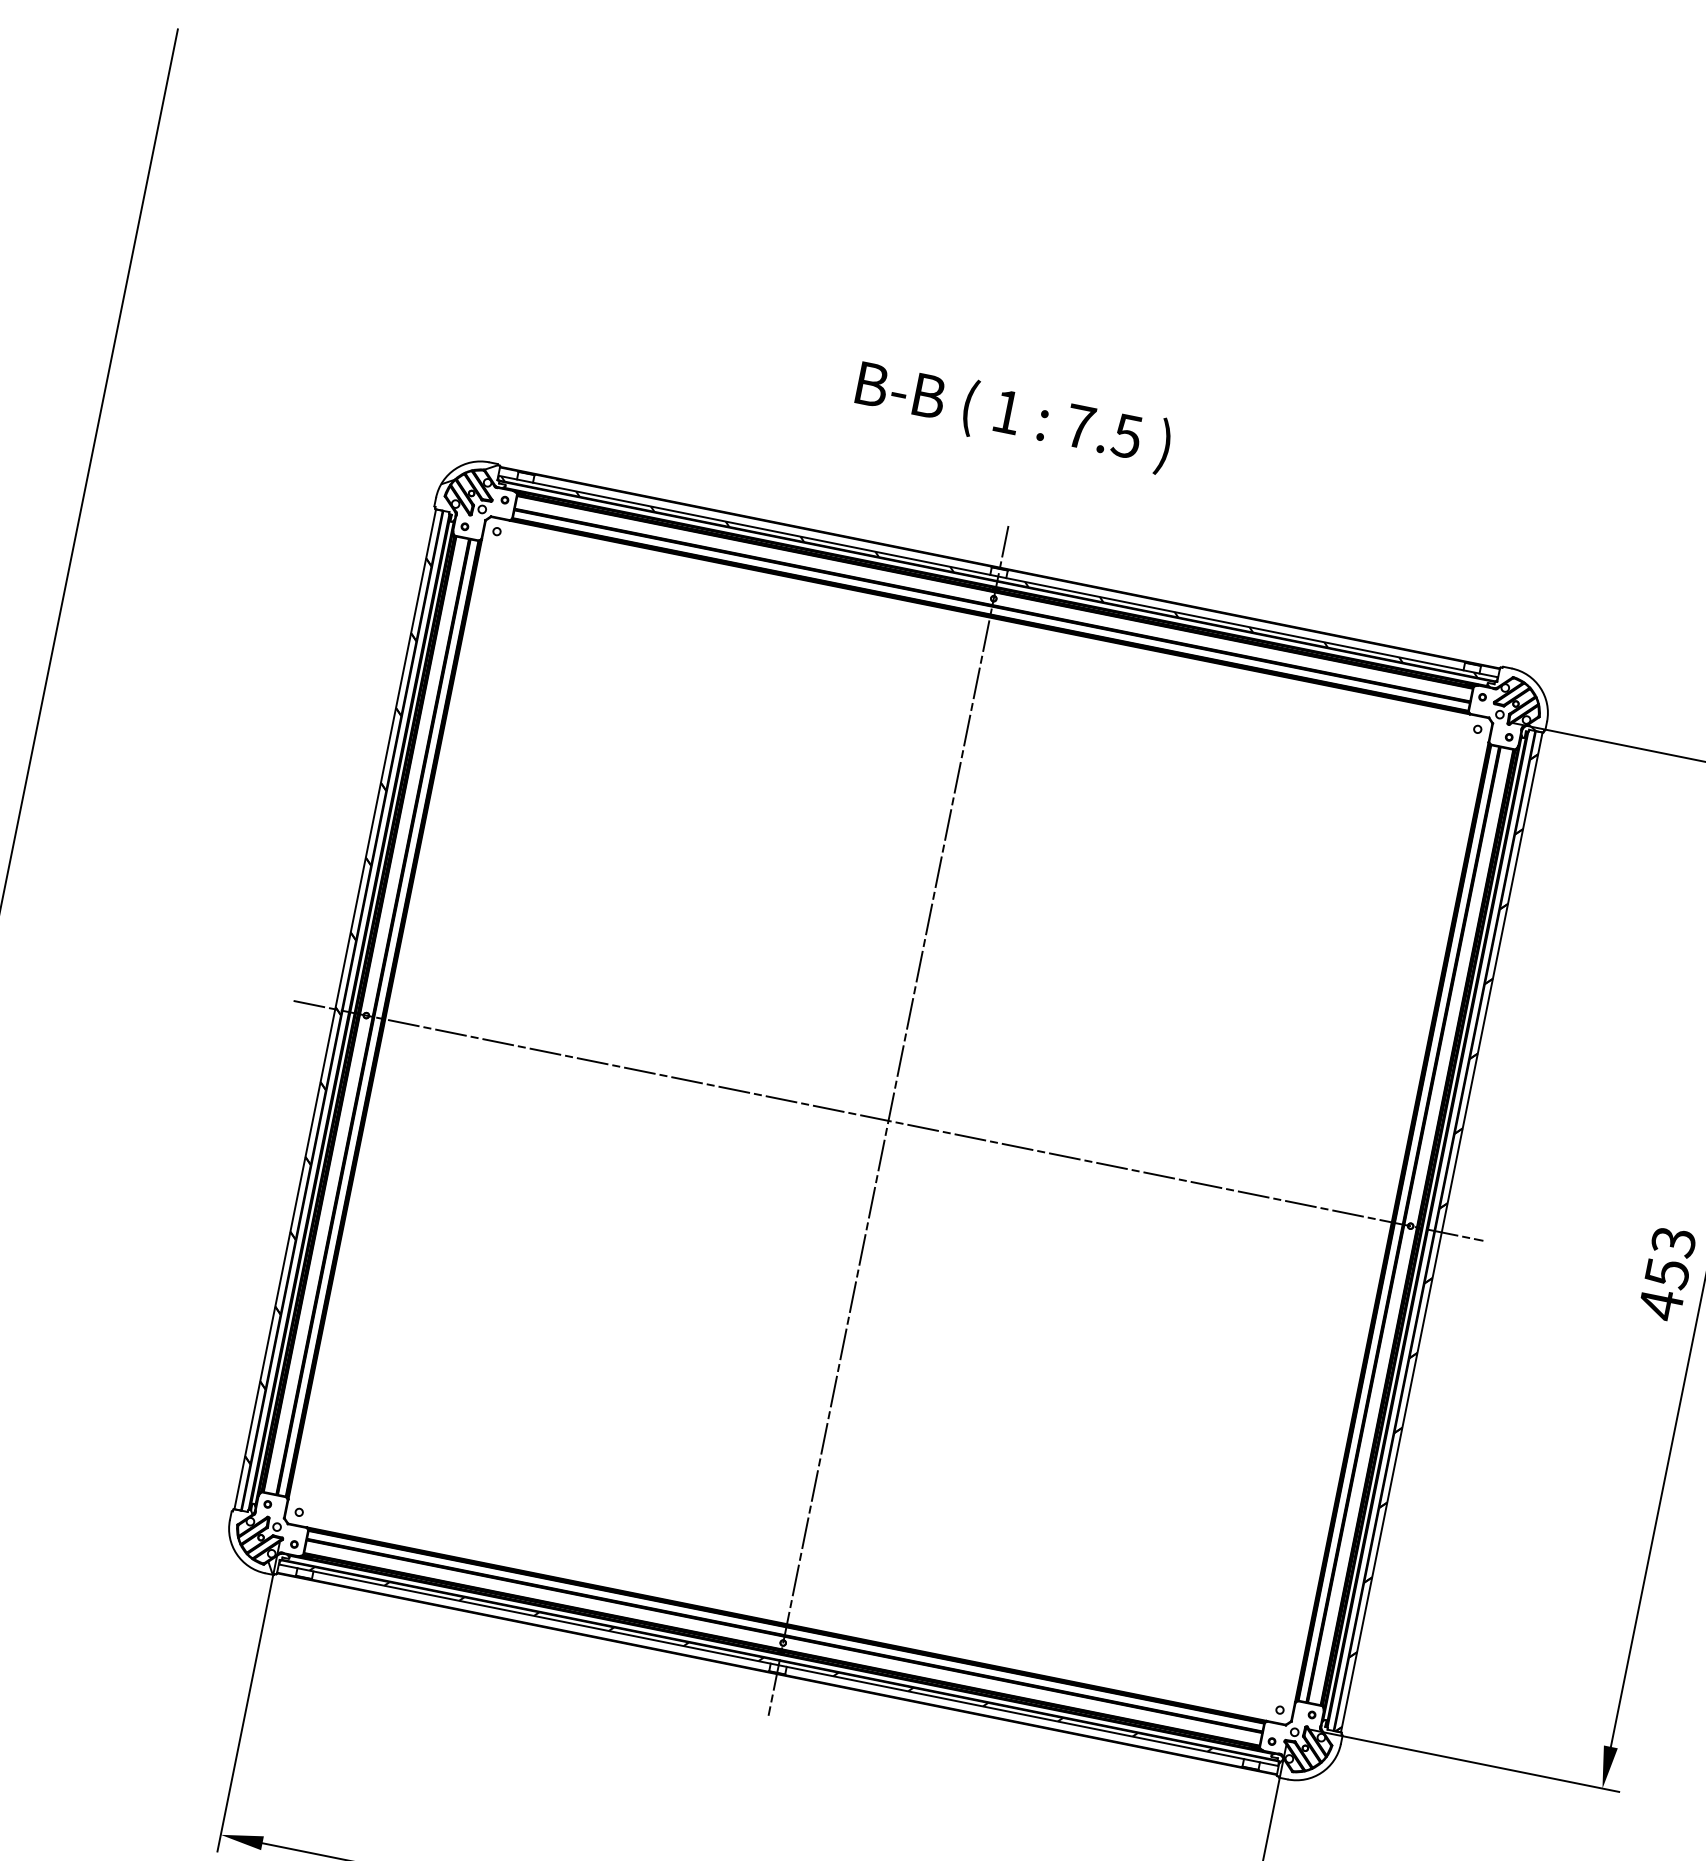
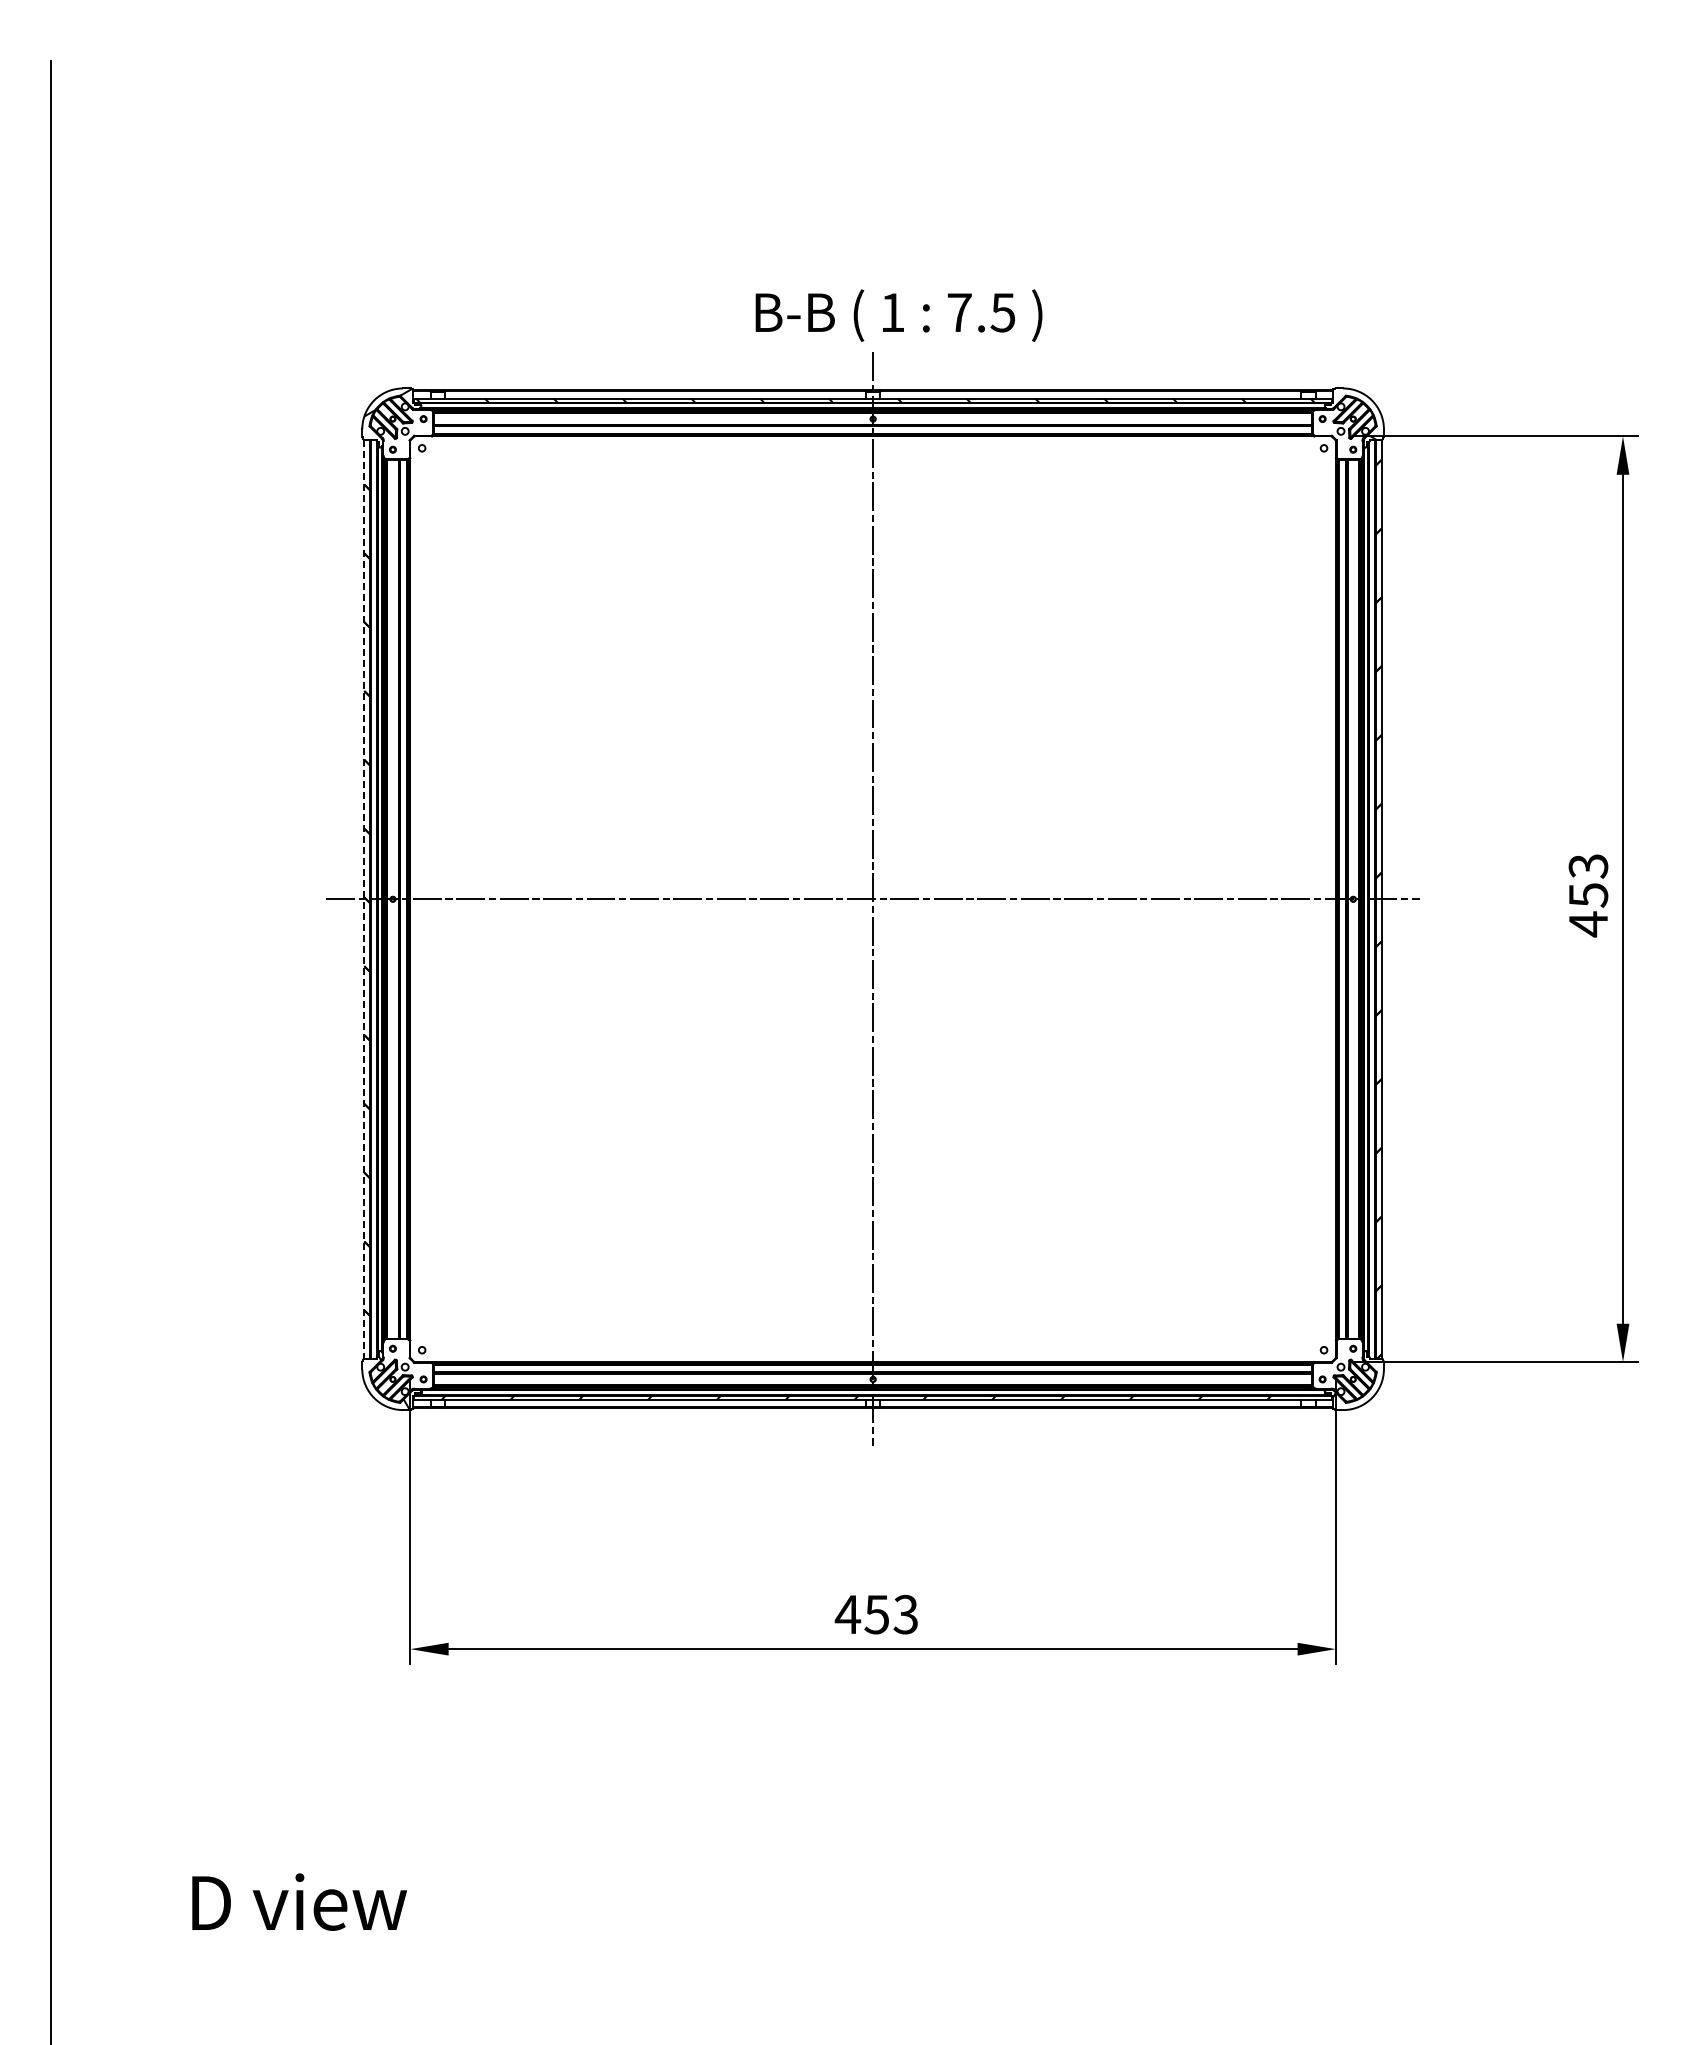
text: (1012, 416) -> (898, 315), moved
line: (335, 1009) -> (364, 899), solid -> dashed

